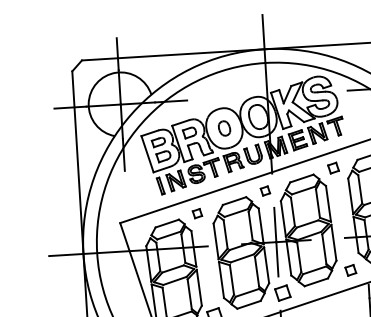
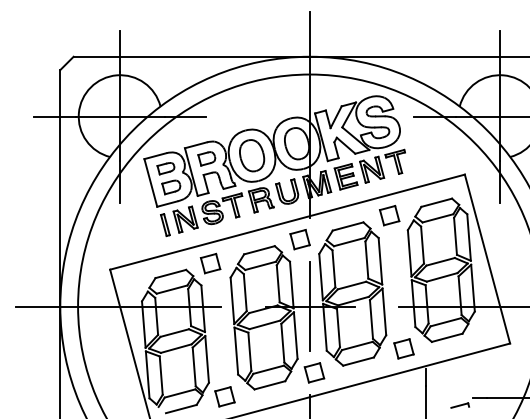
part: (224, 128) -> (252, 155), size x1.67
part: (333, 168) -> (389, 215), size x1.43
part: (264, 190) -> (299, 239), size x1.67
part: (197, 213) -> (210, 263), size x1.67
part: (350, 270) -> (403, 348), size x1.43

